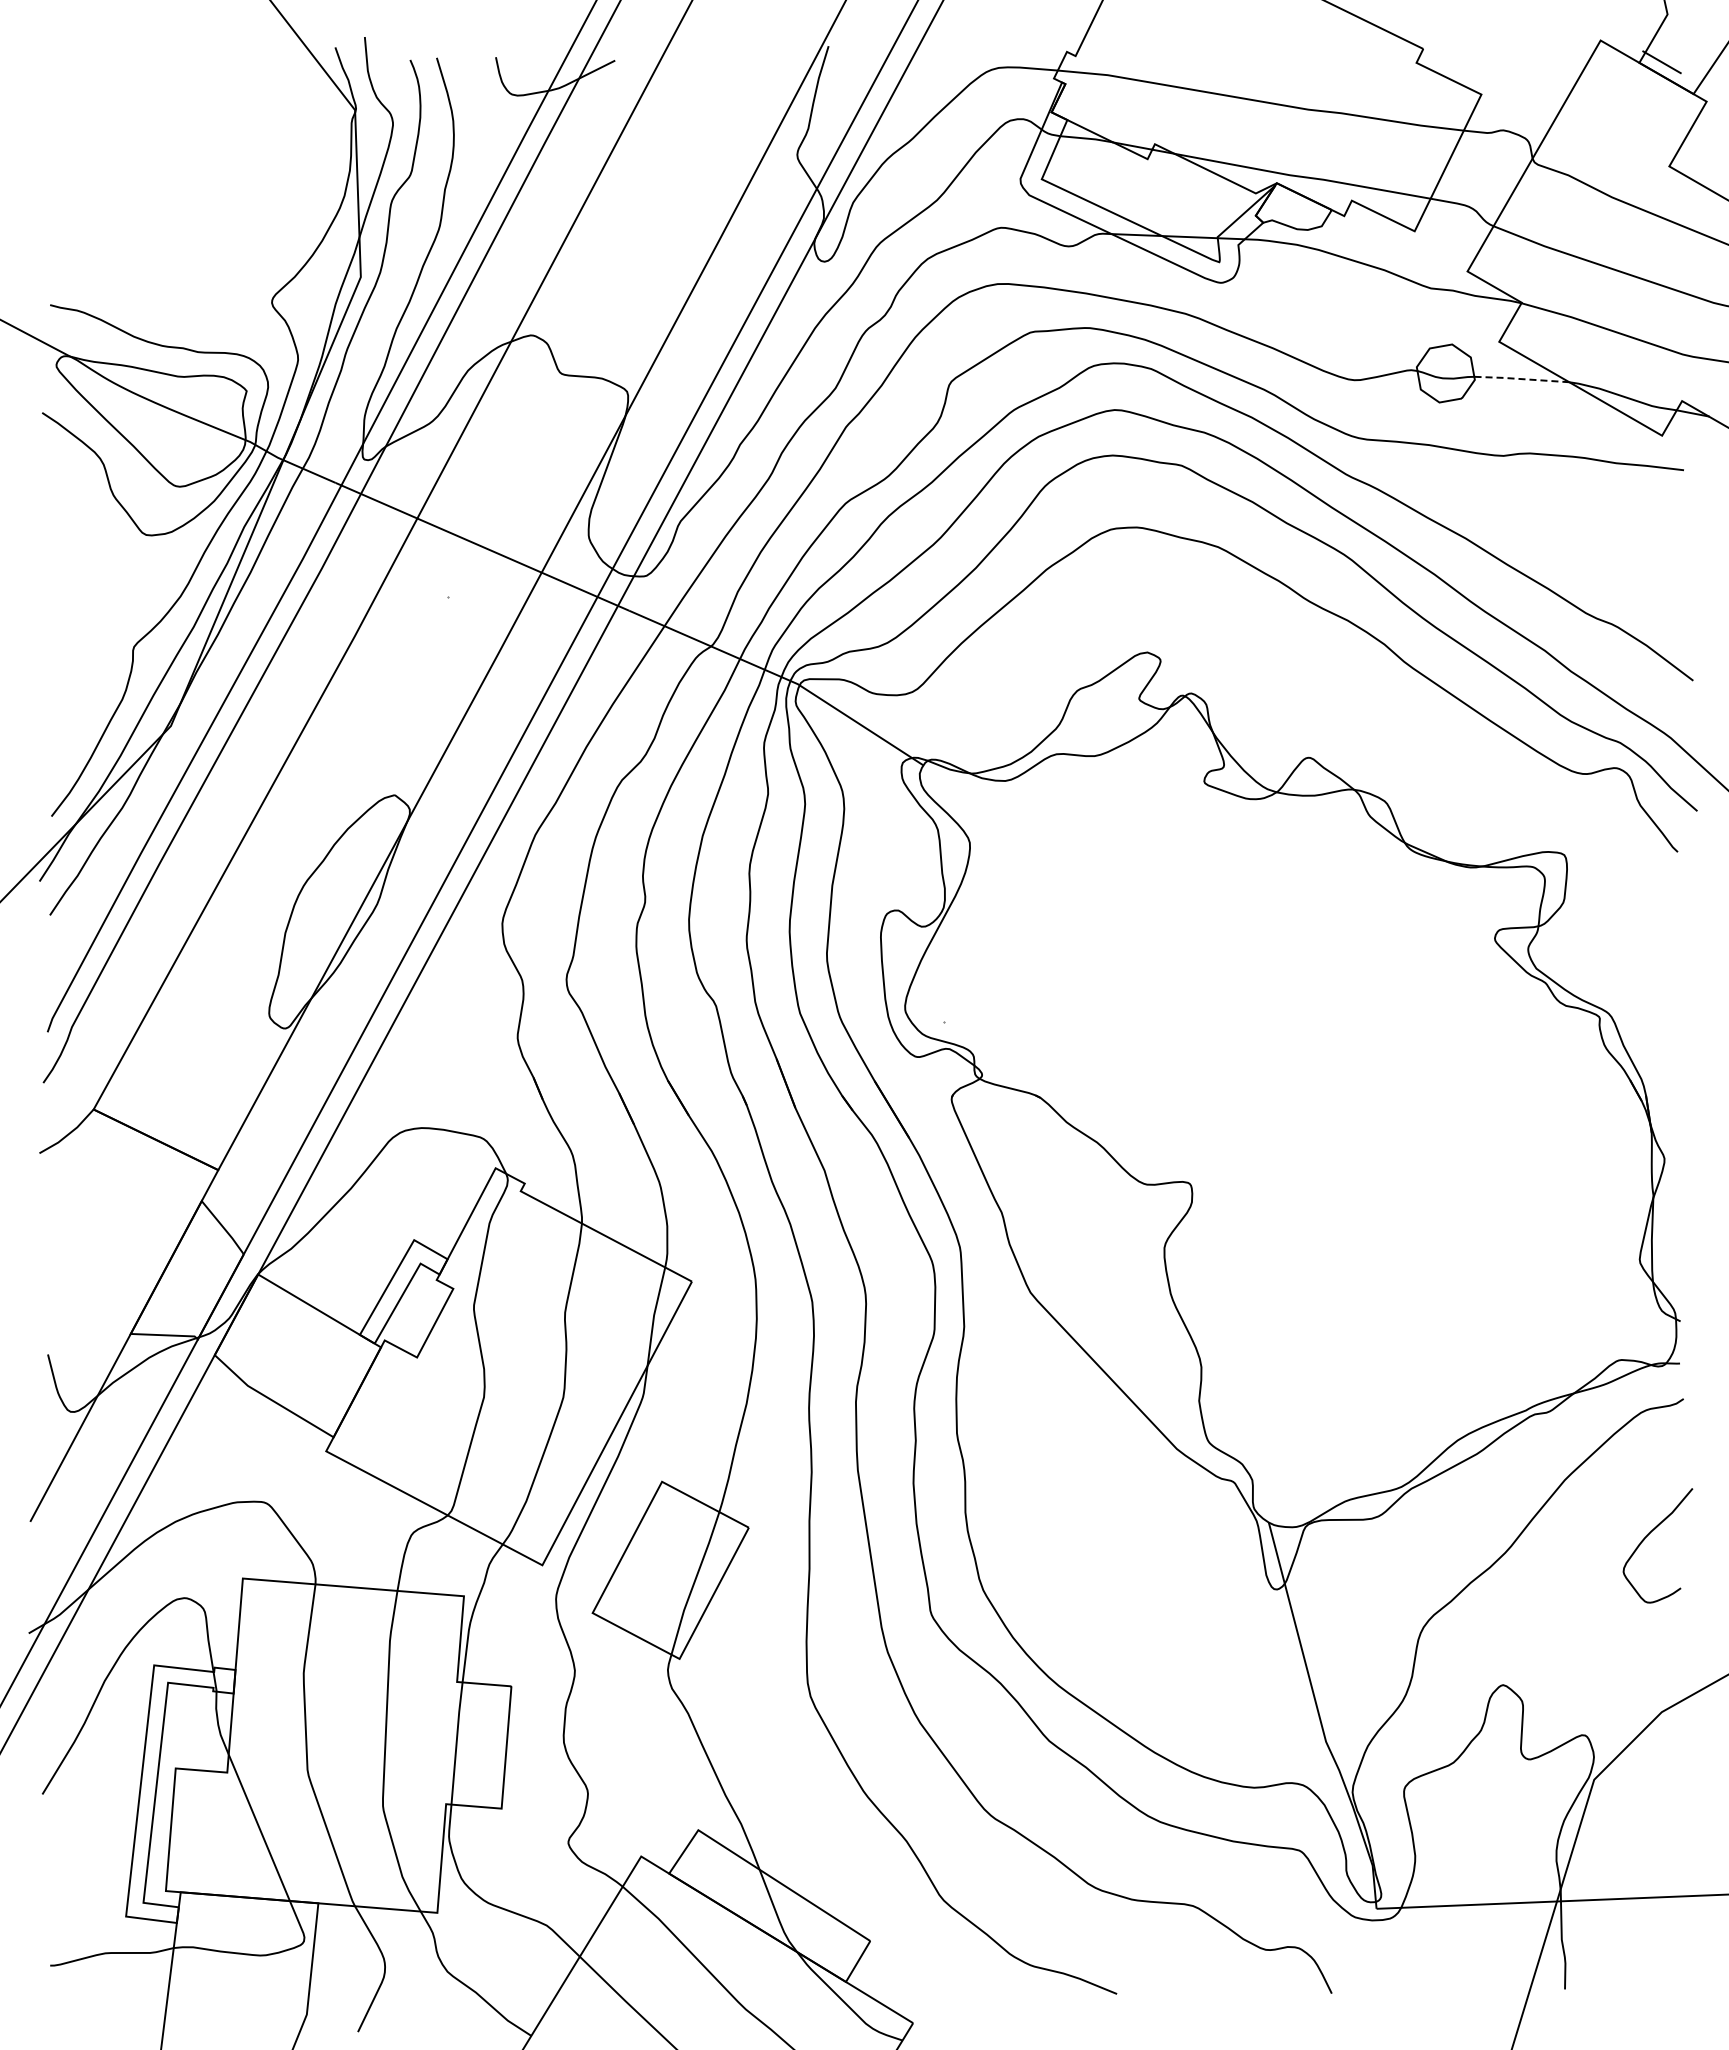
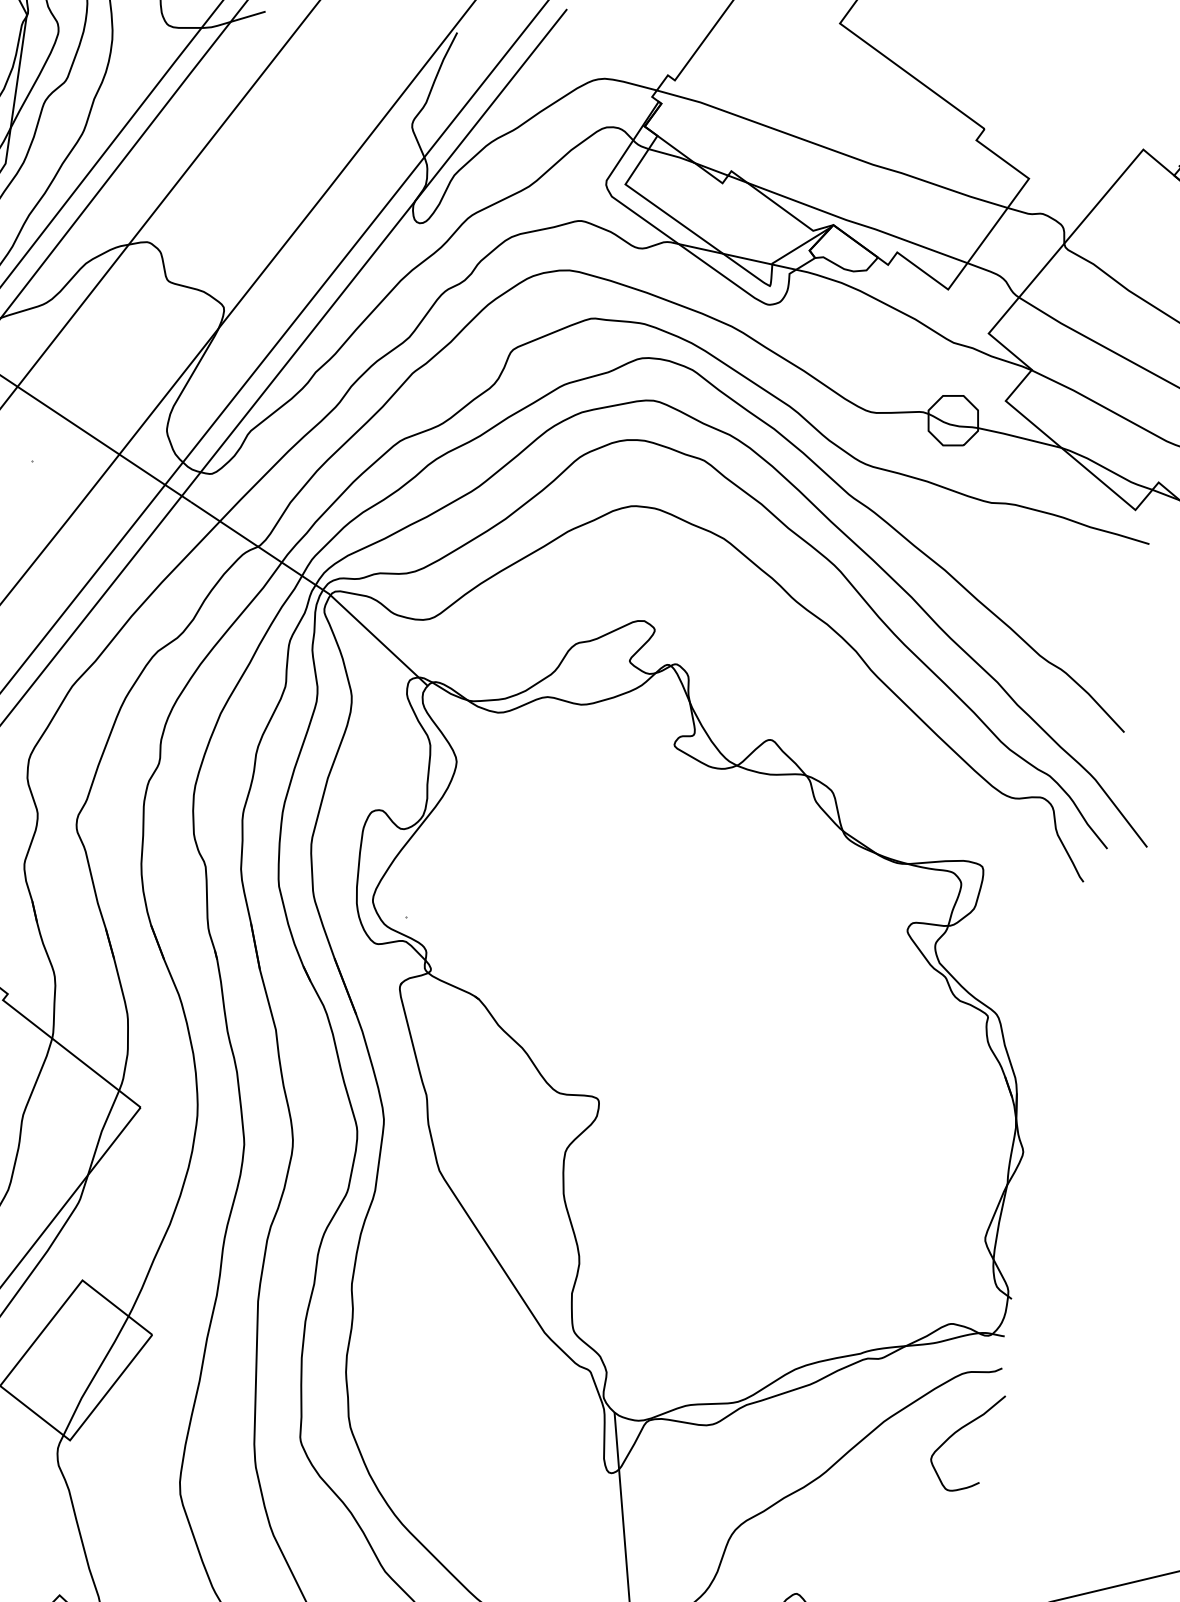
line: (1520, 379) -> (1018, 437), dashed -> solid
curve: (1648, 1535) -> (959, 1430), moved

